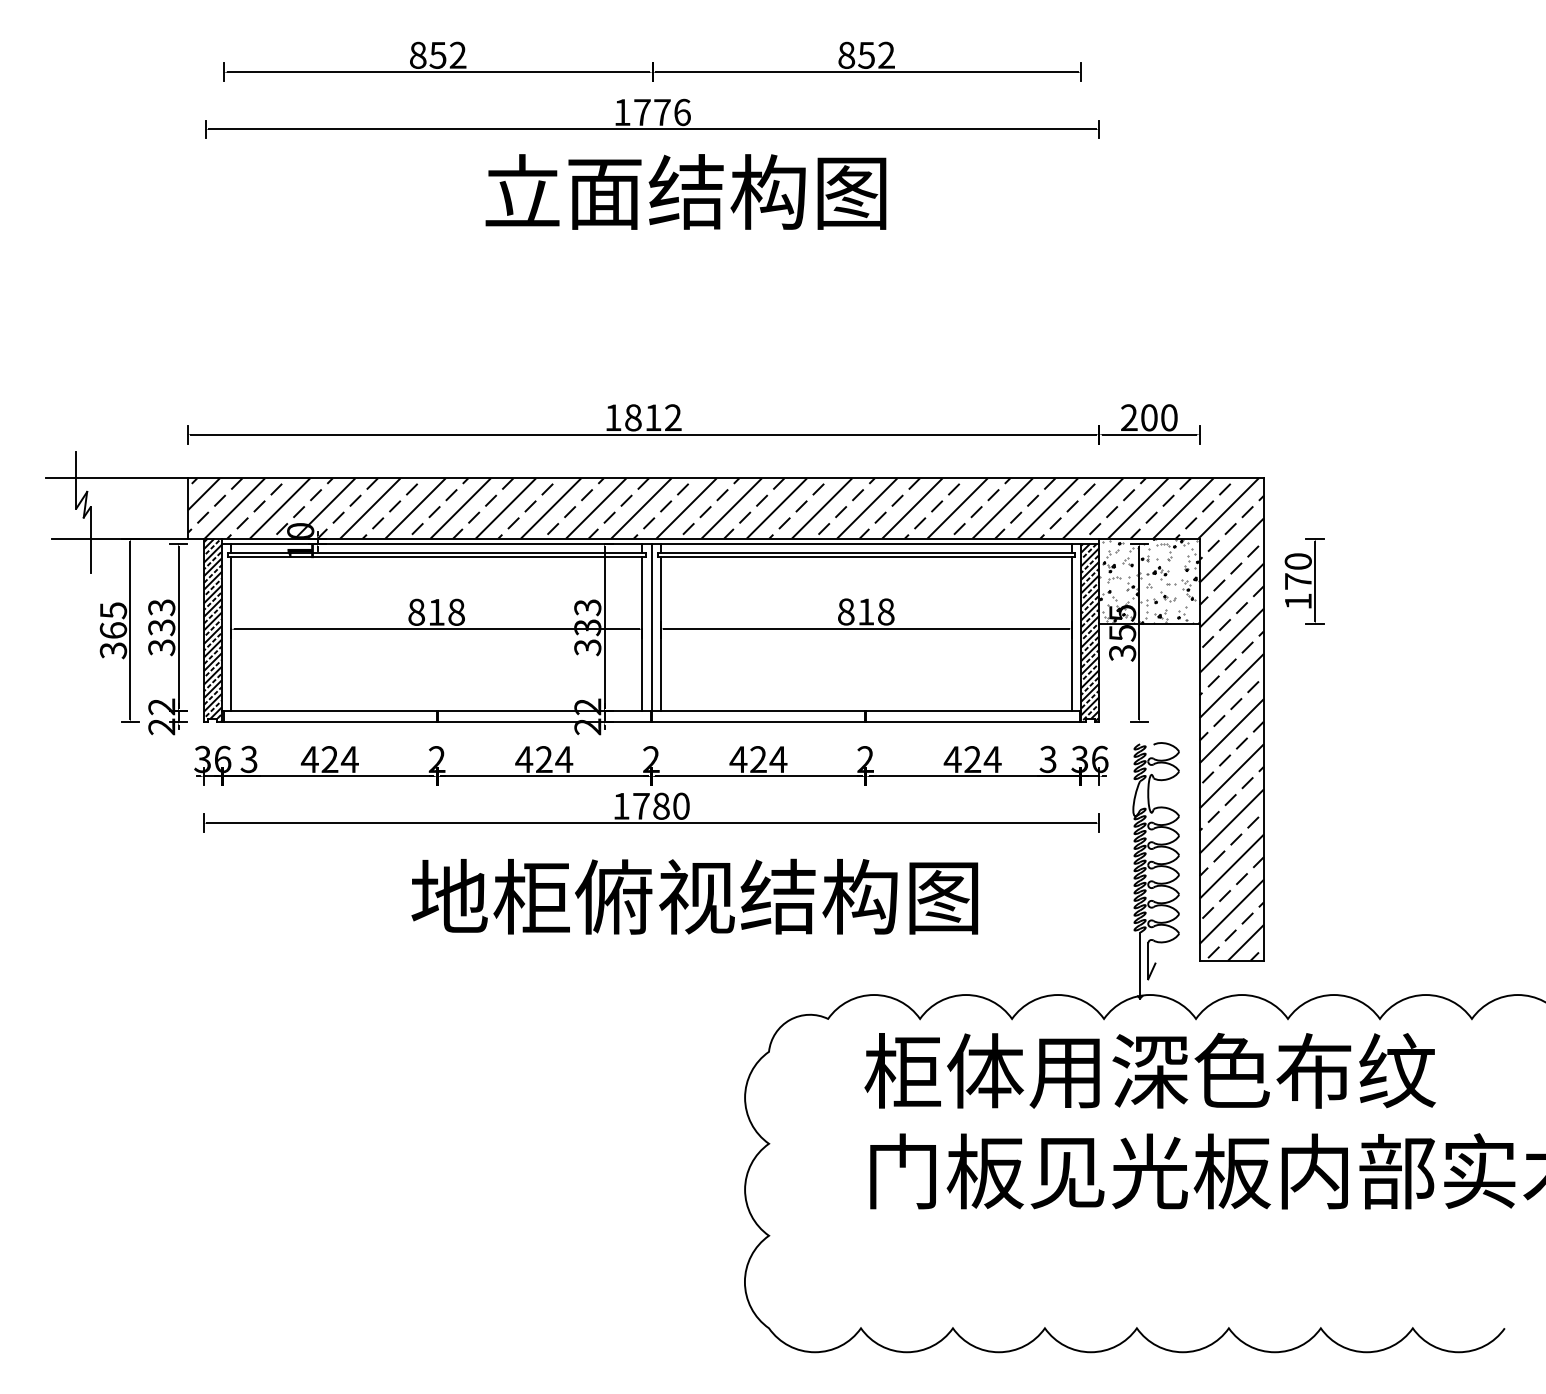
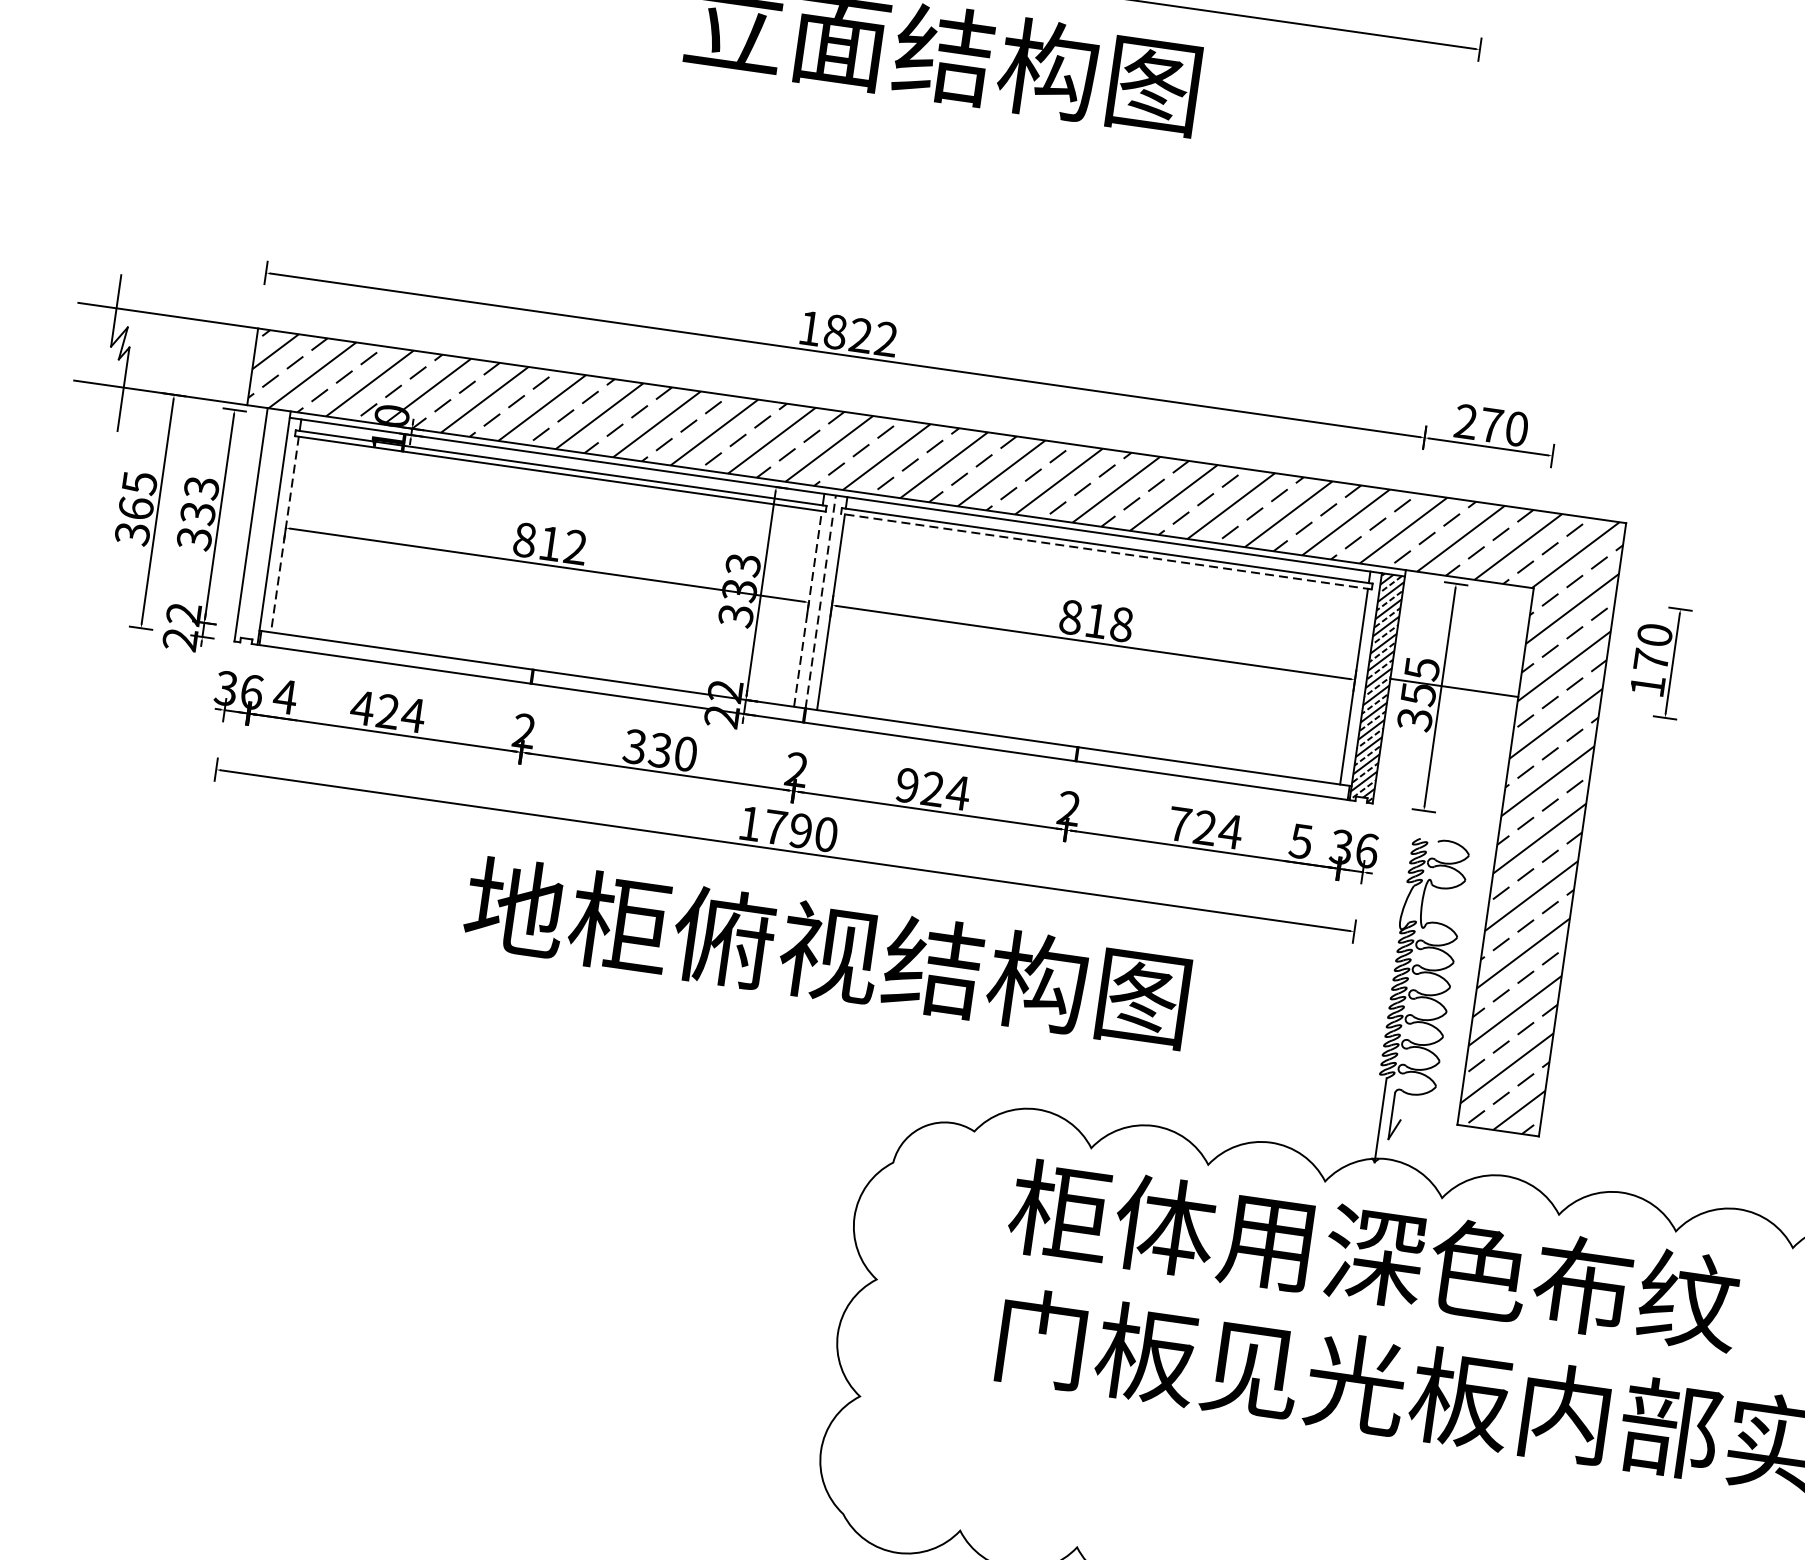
text: (653, 417) -> (861, 335), 1812 -> 1822
text: (1149, 417) -> (1491, 425), 200 -> 270
line: (866, 557) -> (1106, 551), solid -> dashed
hatch: (1149, 581) -> (1462, 633), removed
text: (456, 611) -> (575, 546), 818 -> 812
line: (651, 627) -> (820, 601), solid -> dashed
hatch: (212, 630) -> (262, 526), removed
line: (231, 634) -> (285, 534), solid -> dashed
line: (642, 634) -> (807, 609), solid -> dashed
text: (1048, 758) -> (1301, 840), 3 -> 5
text: (249, 759) -> (285, 696), 3 -> 4
text: (544, 759) -> (660, 750), 424 -> 330
text: (738, 759) -> (907, 785), 424 -> 924
text: (952, 759) -> (1179, 824), 424 -> 724
text: (661, 805) -> (801, 830), 1780 -> 1790

